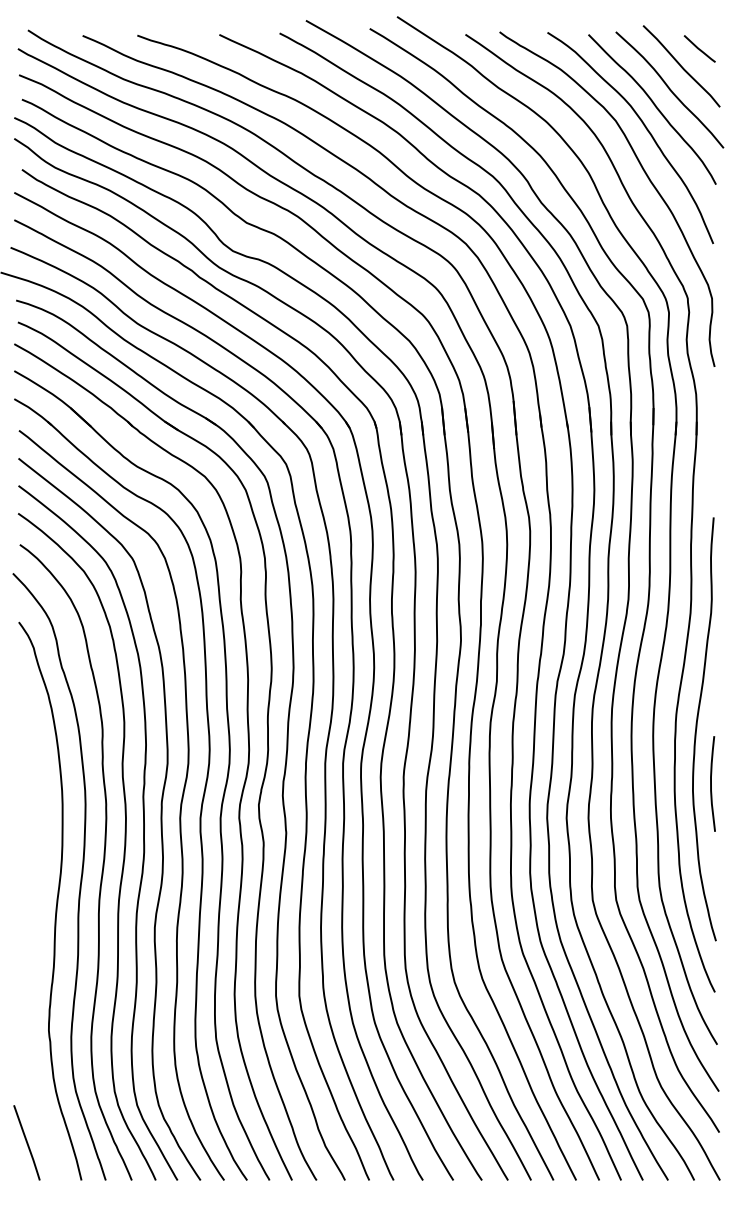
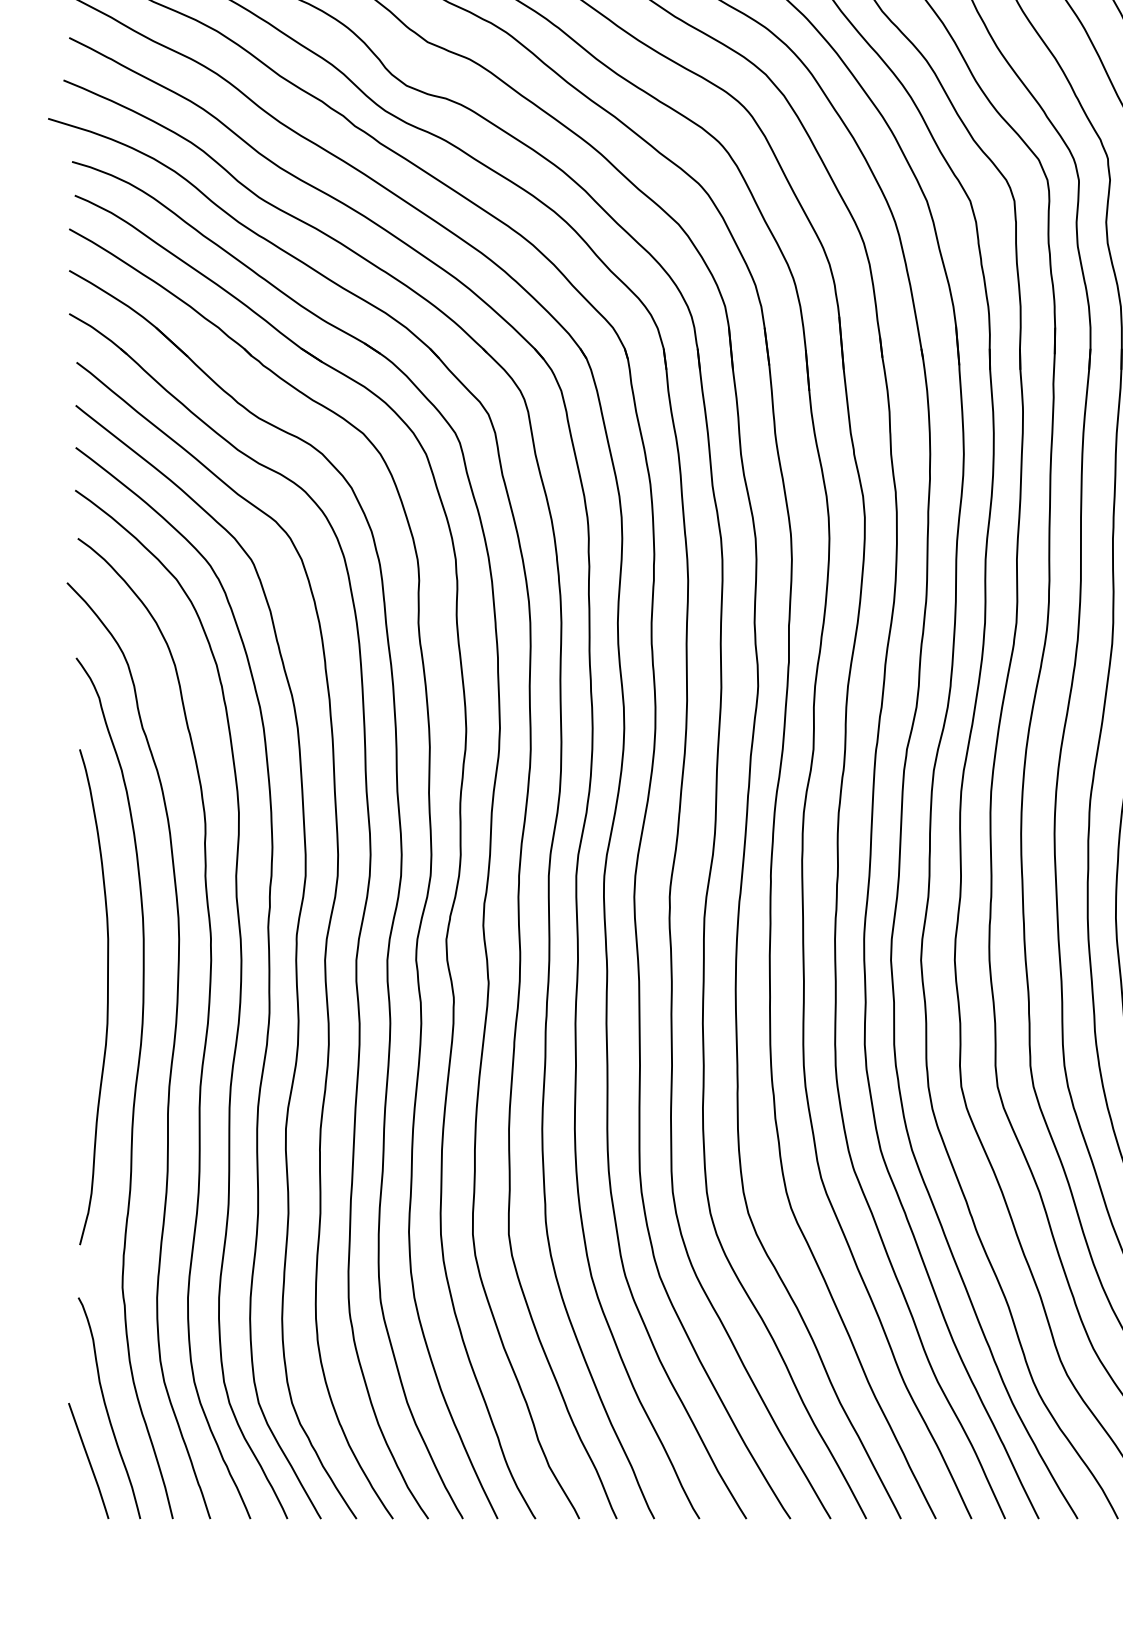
curve: (38, 841) -> (106, 996), added
curve: (39, 1108) -> (108, 1408), added

